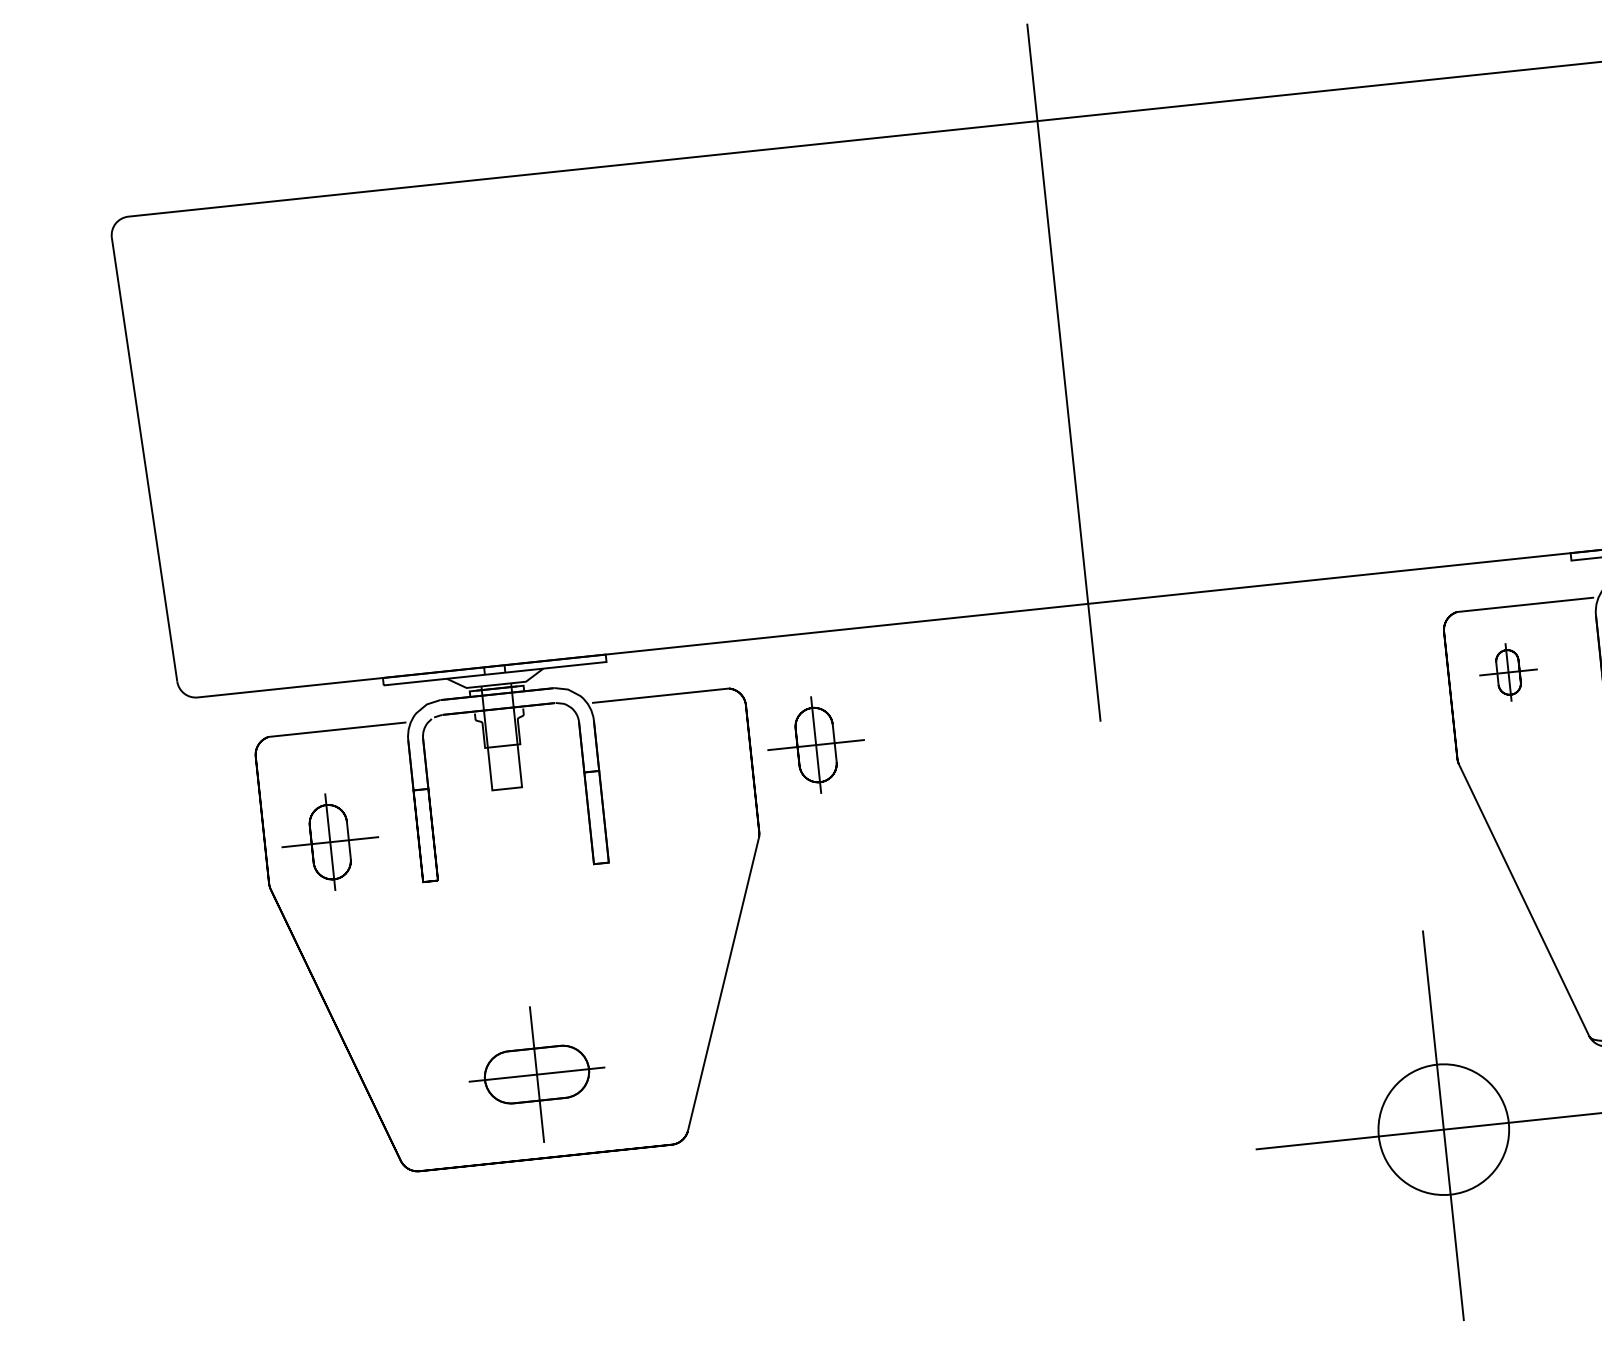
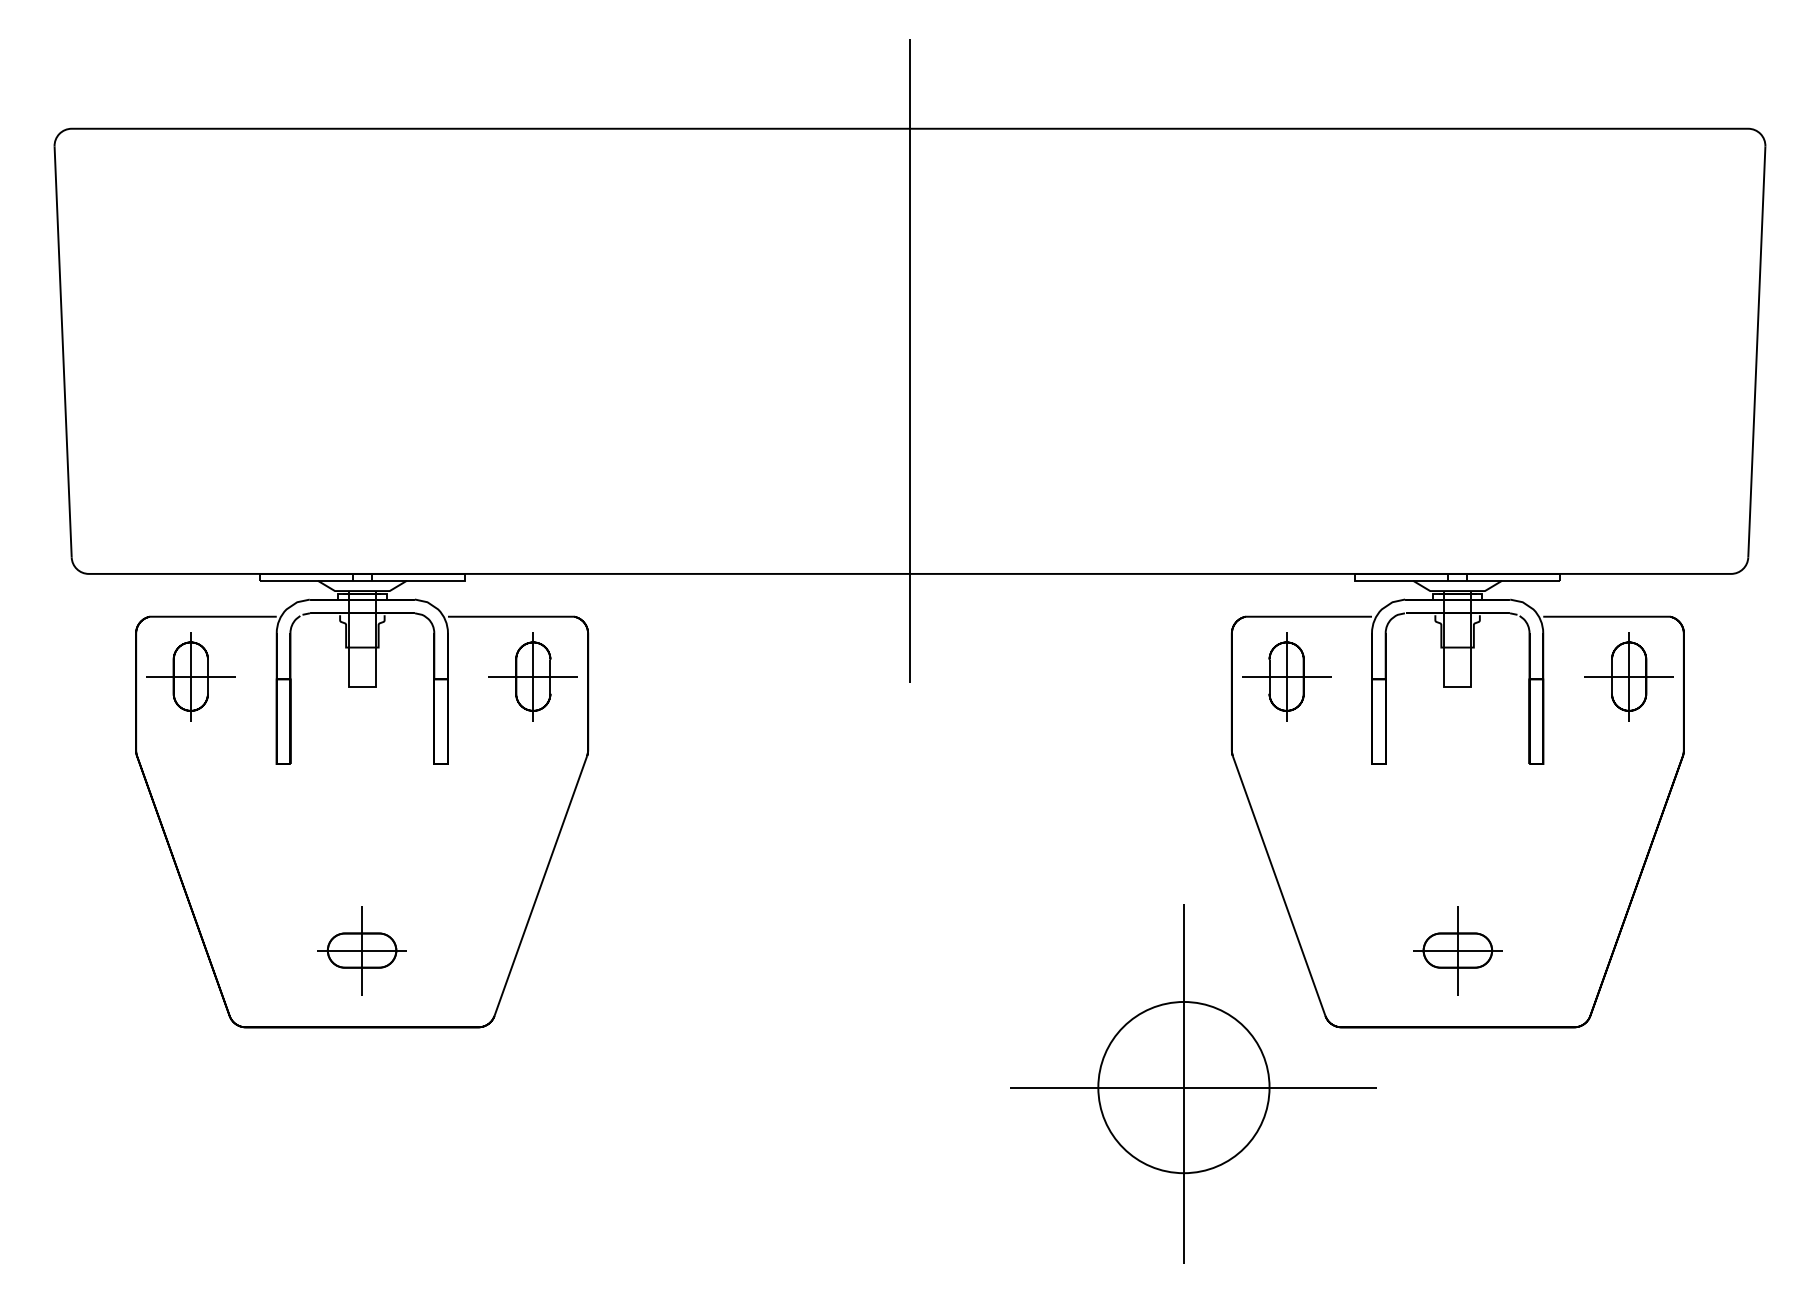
part: (1508, 672) -> (1286, 676), size x1.67
part: (815, 745) -> (532, 676), moved
part: (329, 842) -> (190, 676), moved
part: (536, 1074) -> (361, 950), size x0.71
circle: (1443, 1129) -> (1183, 1087), size x1.43

